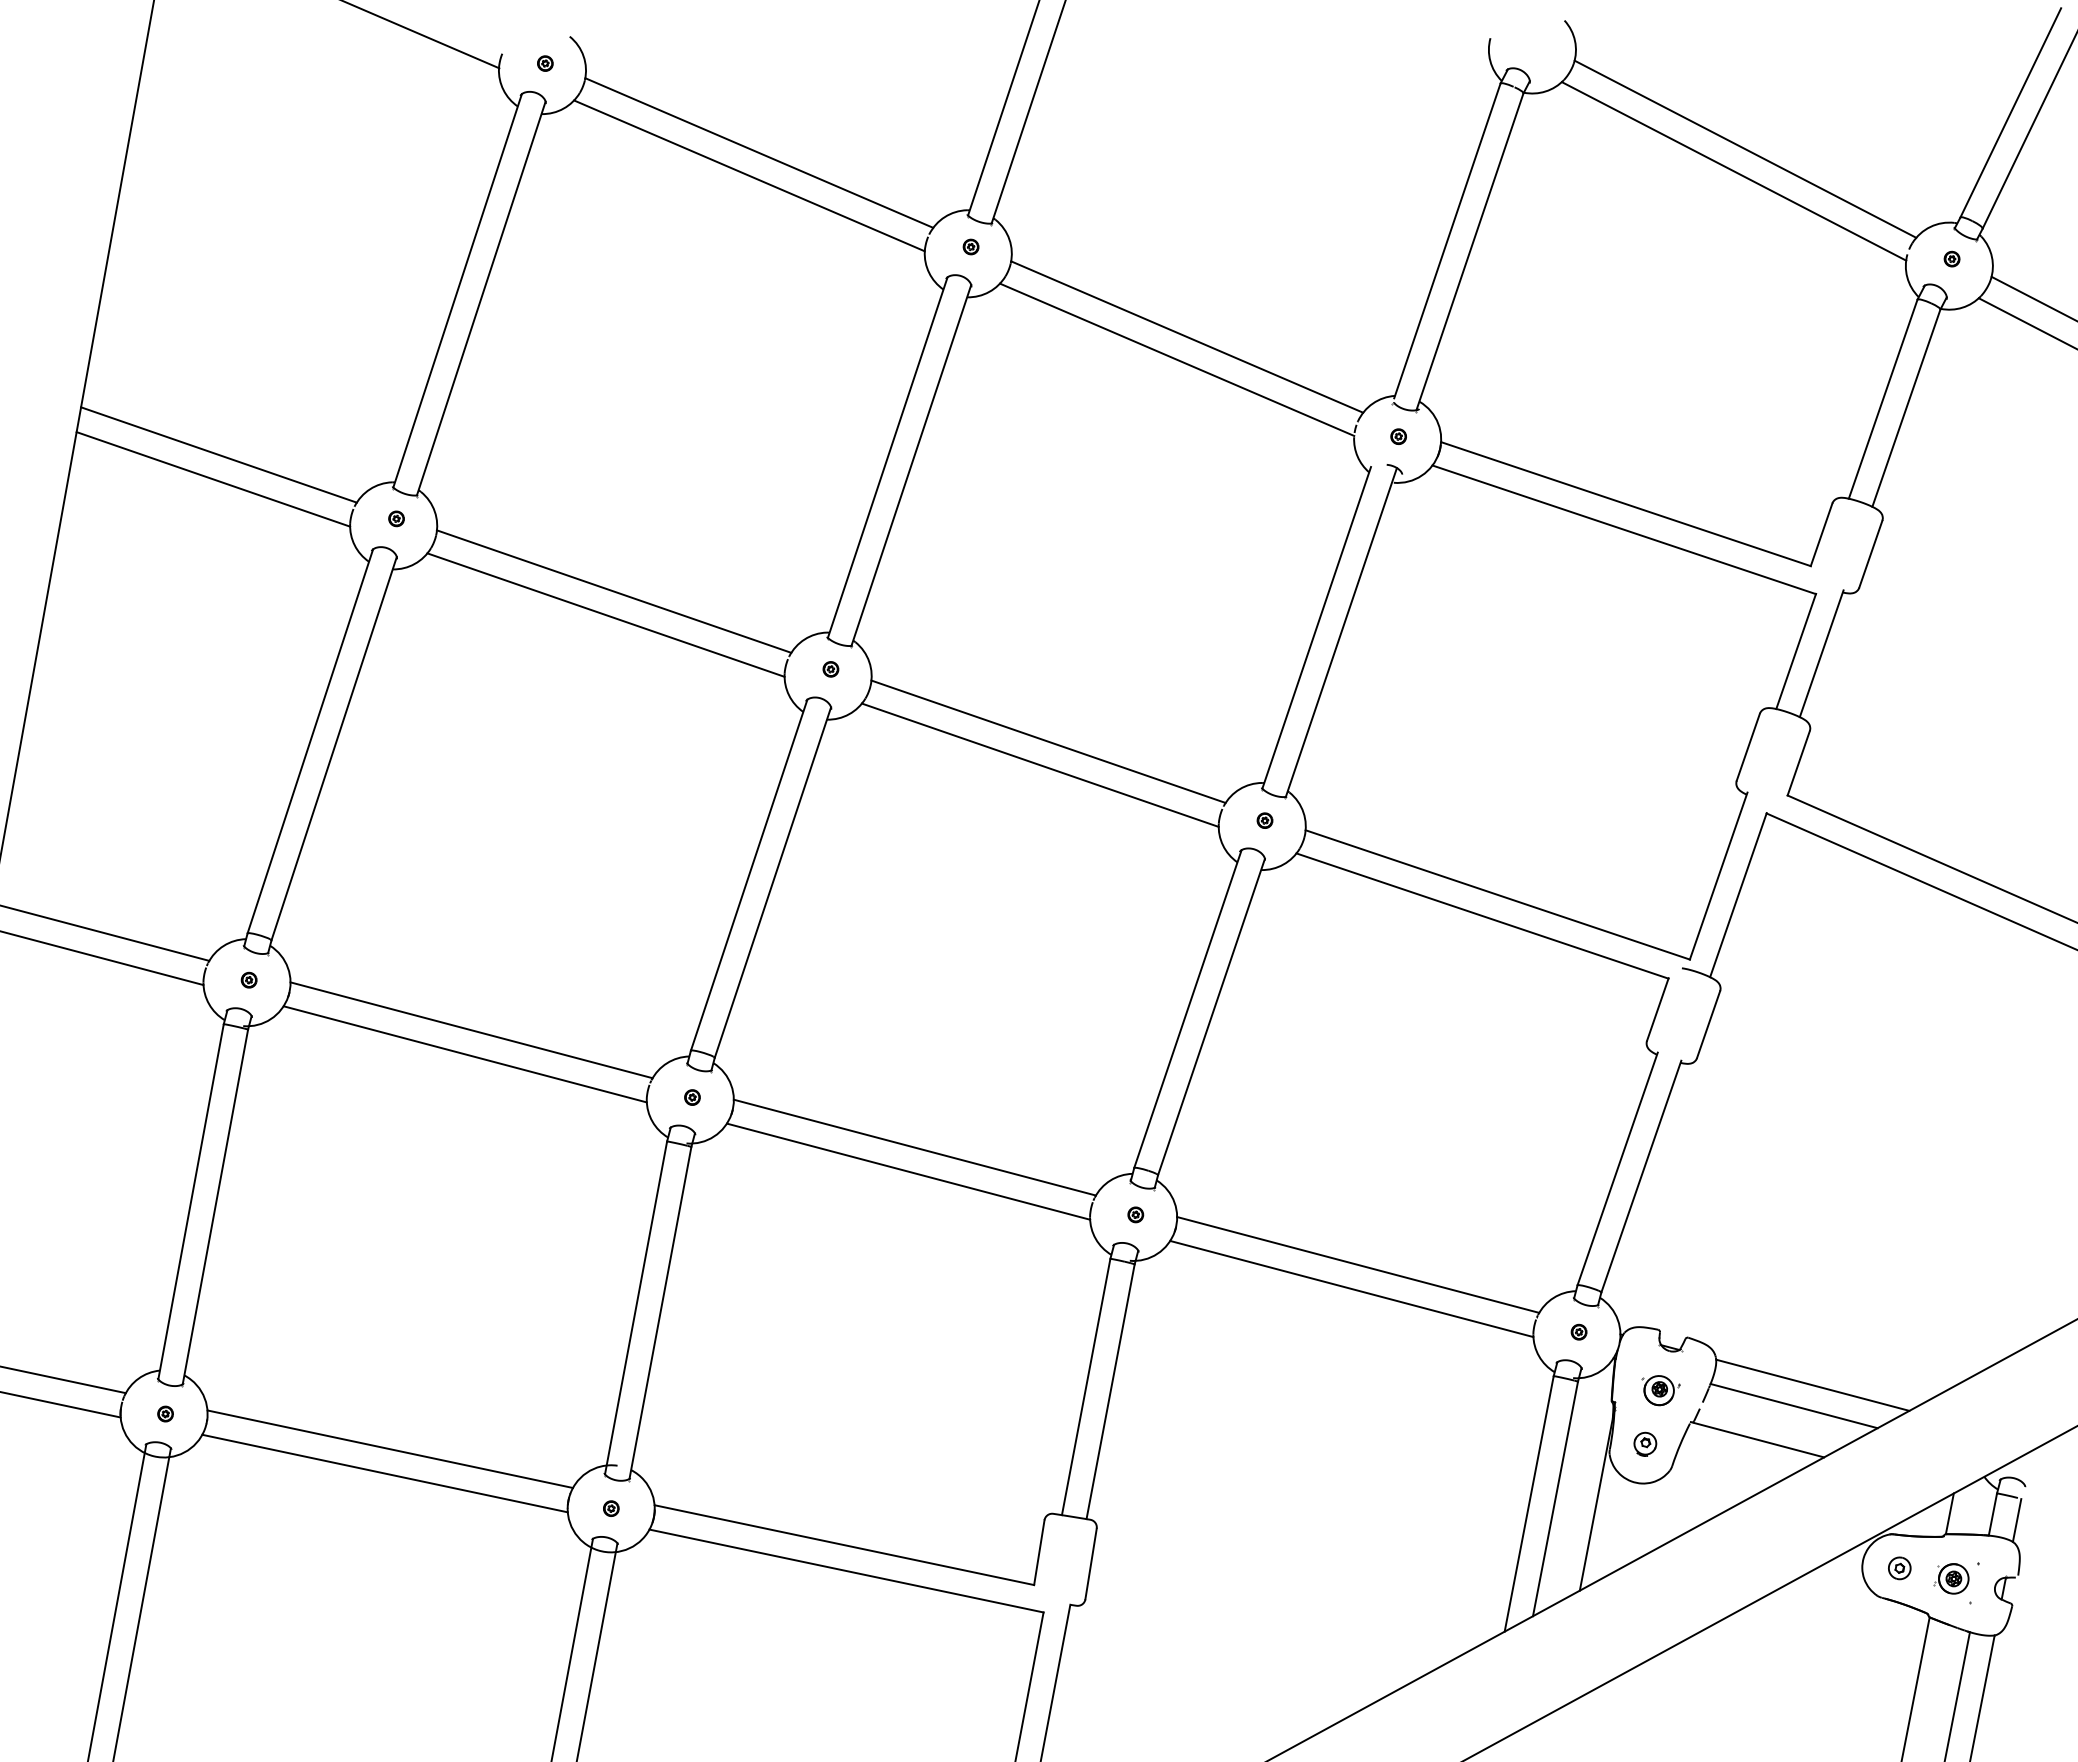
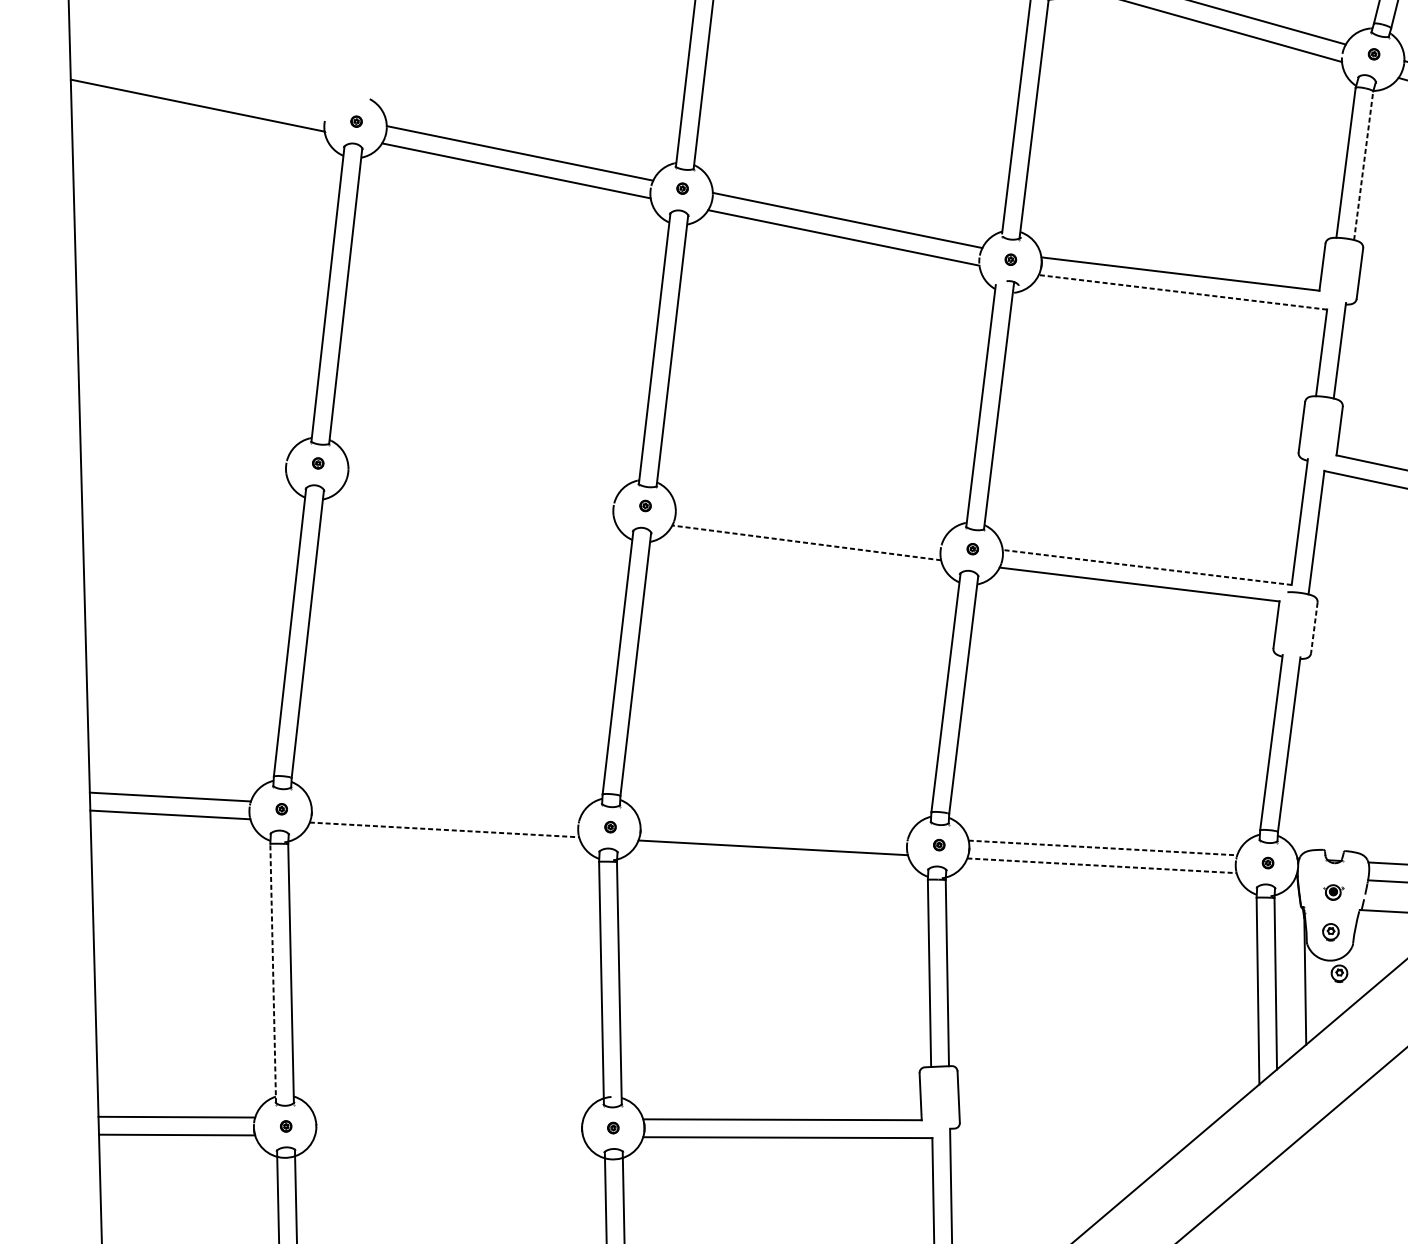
line: (1906, 407) -> (1363, 165), solid -> dashed
line: (218, 454) -> (183, 444), removed
line: (213, 479) -> (183, 462), removed
line: (1623, 529) -> (1182, 292), solid -> dashed
line: (613, 591) -> (481, 482), removed
line: (605, 614) -> (479, 500), removed
line: (1048, 741) -> (809, 525), removed
line: (1040, 765) -> (806, 543), solid -> dashed
line: (1497, 894) -> (1146, 567), solid -> dashed
line: (1708, 1025) -> (1314, 628), solid -> dashed
line: (471, 1030) -> (445, 812), removed
line: (465, 1054) -> (444, 829), solid -> dashed
line: (914, 1147) -> (773, 829), removed
line: (191, 1201) -> (273, 973), solid -> dashed
line: (1358, 1265) -> (1103, 848), solid -> dashed
line: (1351, 1289) -> (1101, 866), solid -> dashed
part: (1660, 1390) -> (1333, 892), size x0.7
line: (389, 1448) -> (448, 1118), removed
line: (384, 1473) -> (448, 1136), removed
part: (1645, 1502) -> (1339, 973), added

